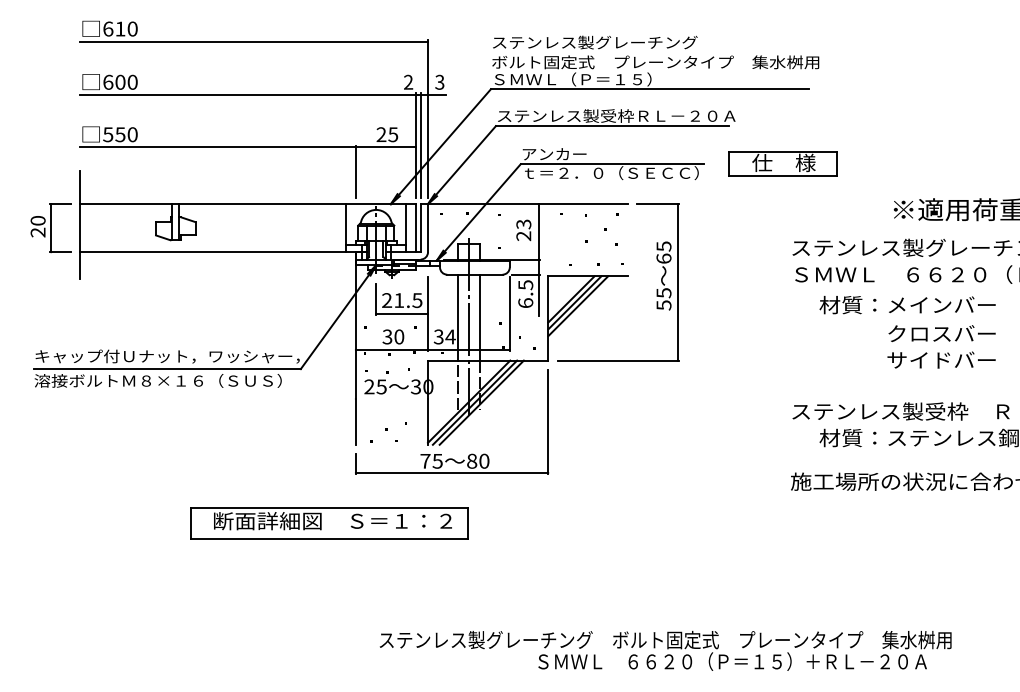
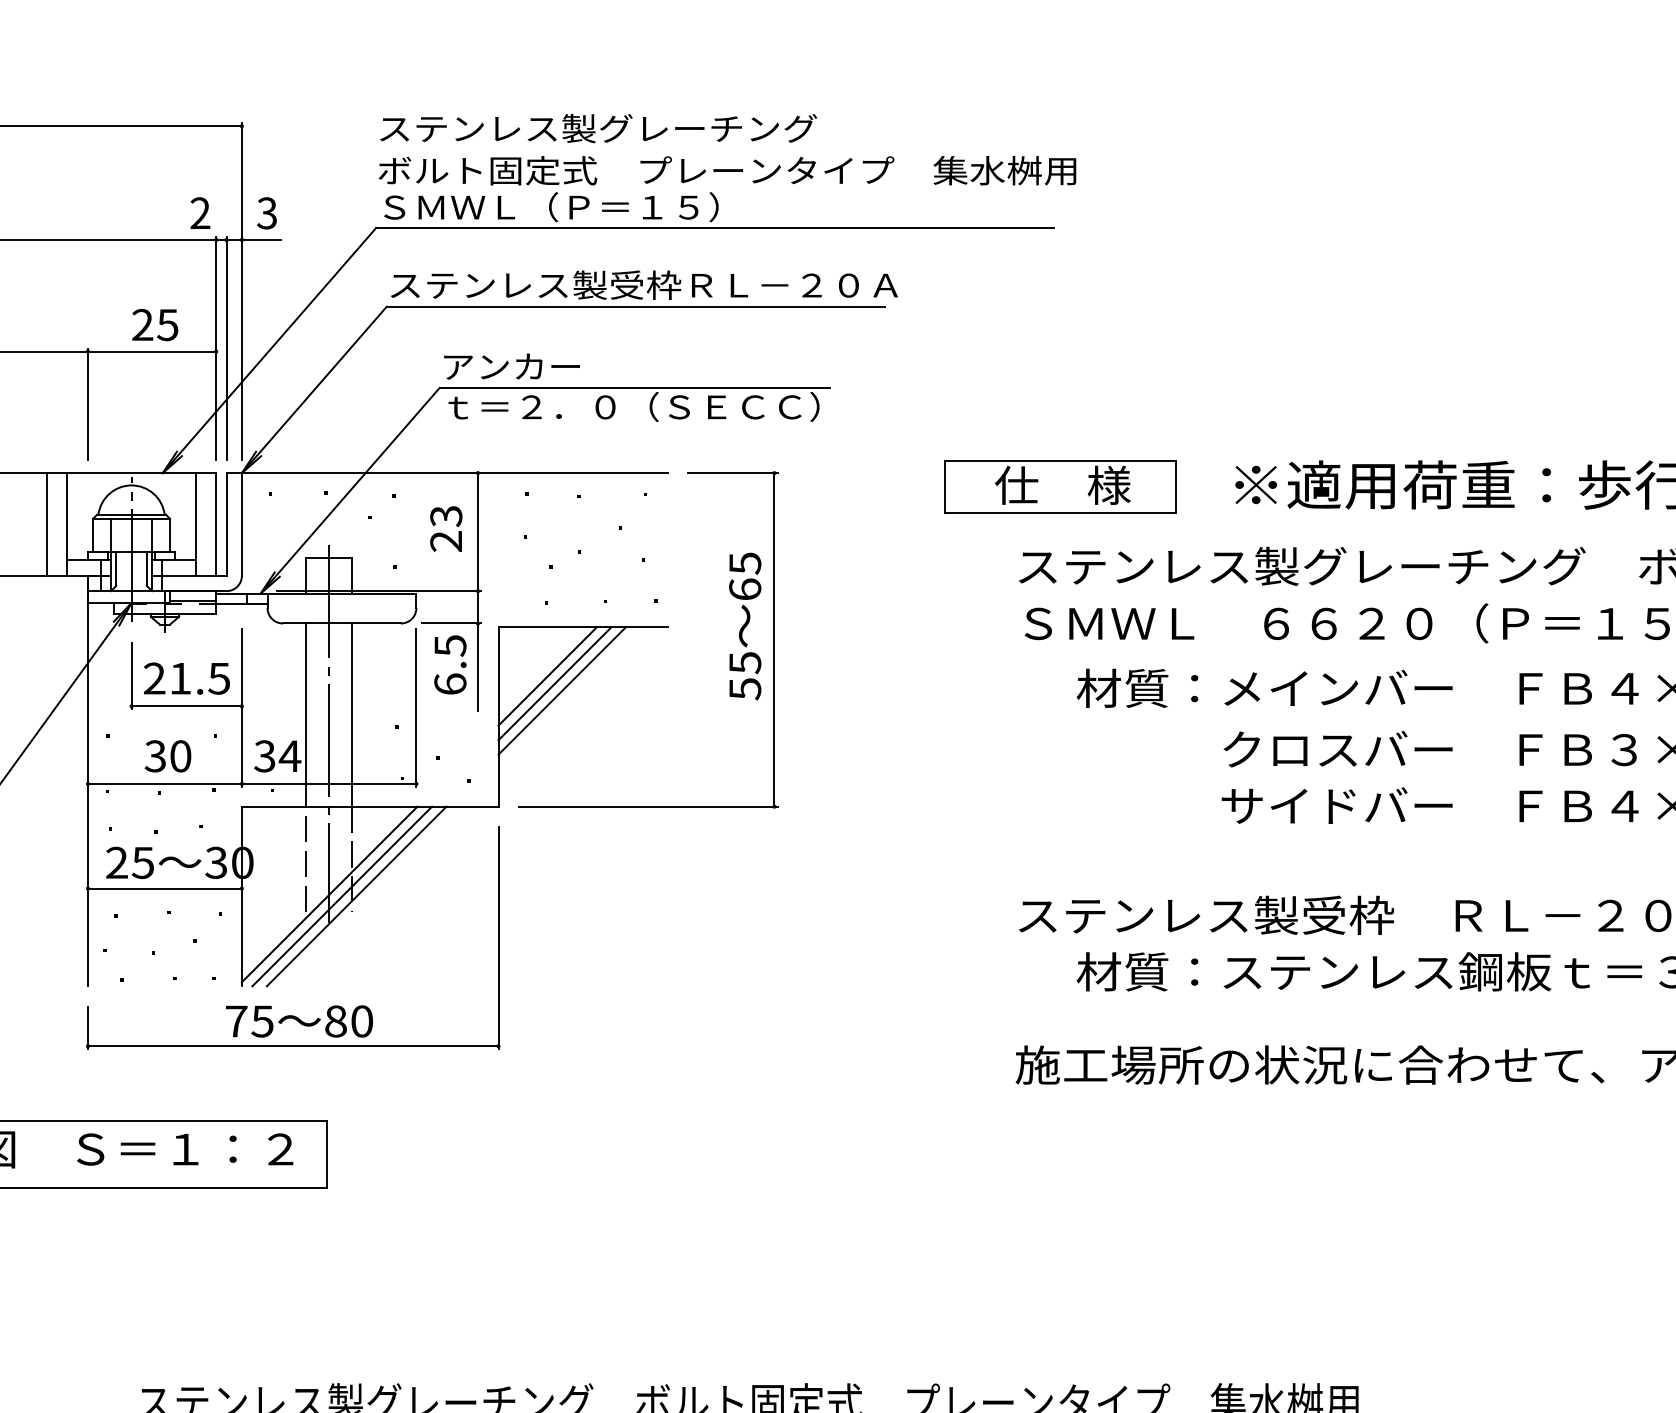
part: (782, 163) -> (1059, 486), moved
line: (336, 228) -> (46, 525), added
line: (391, 399) -> (164, 889), added

